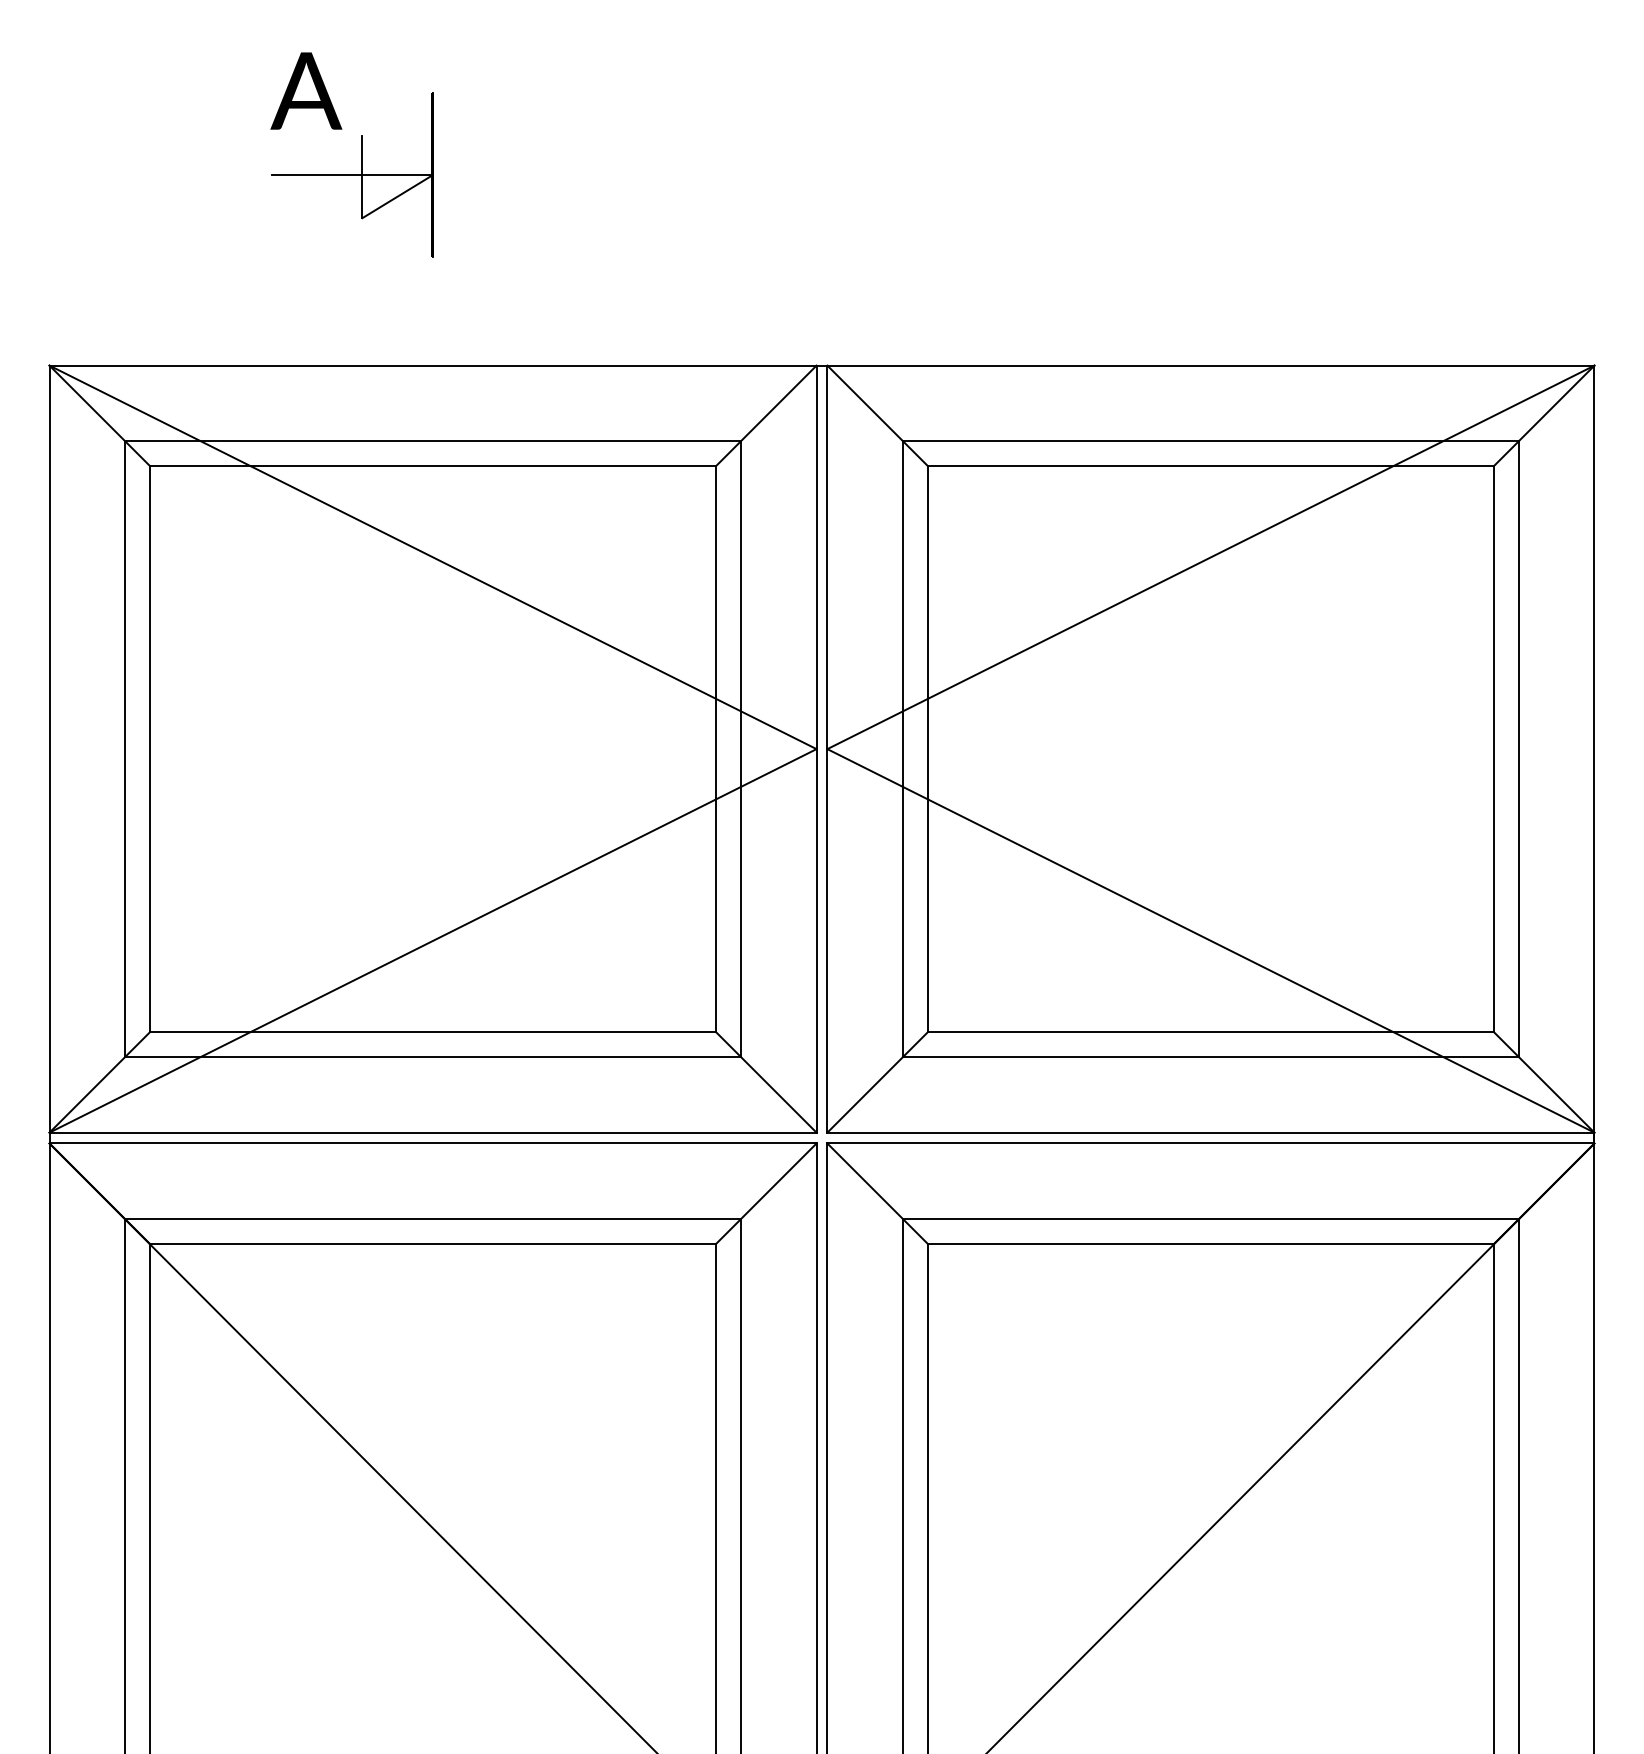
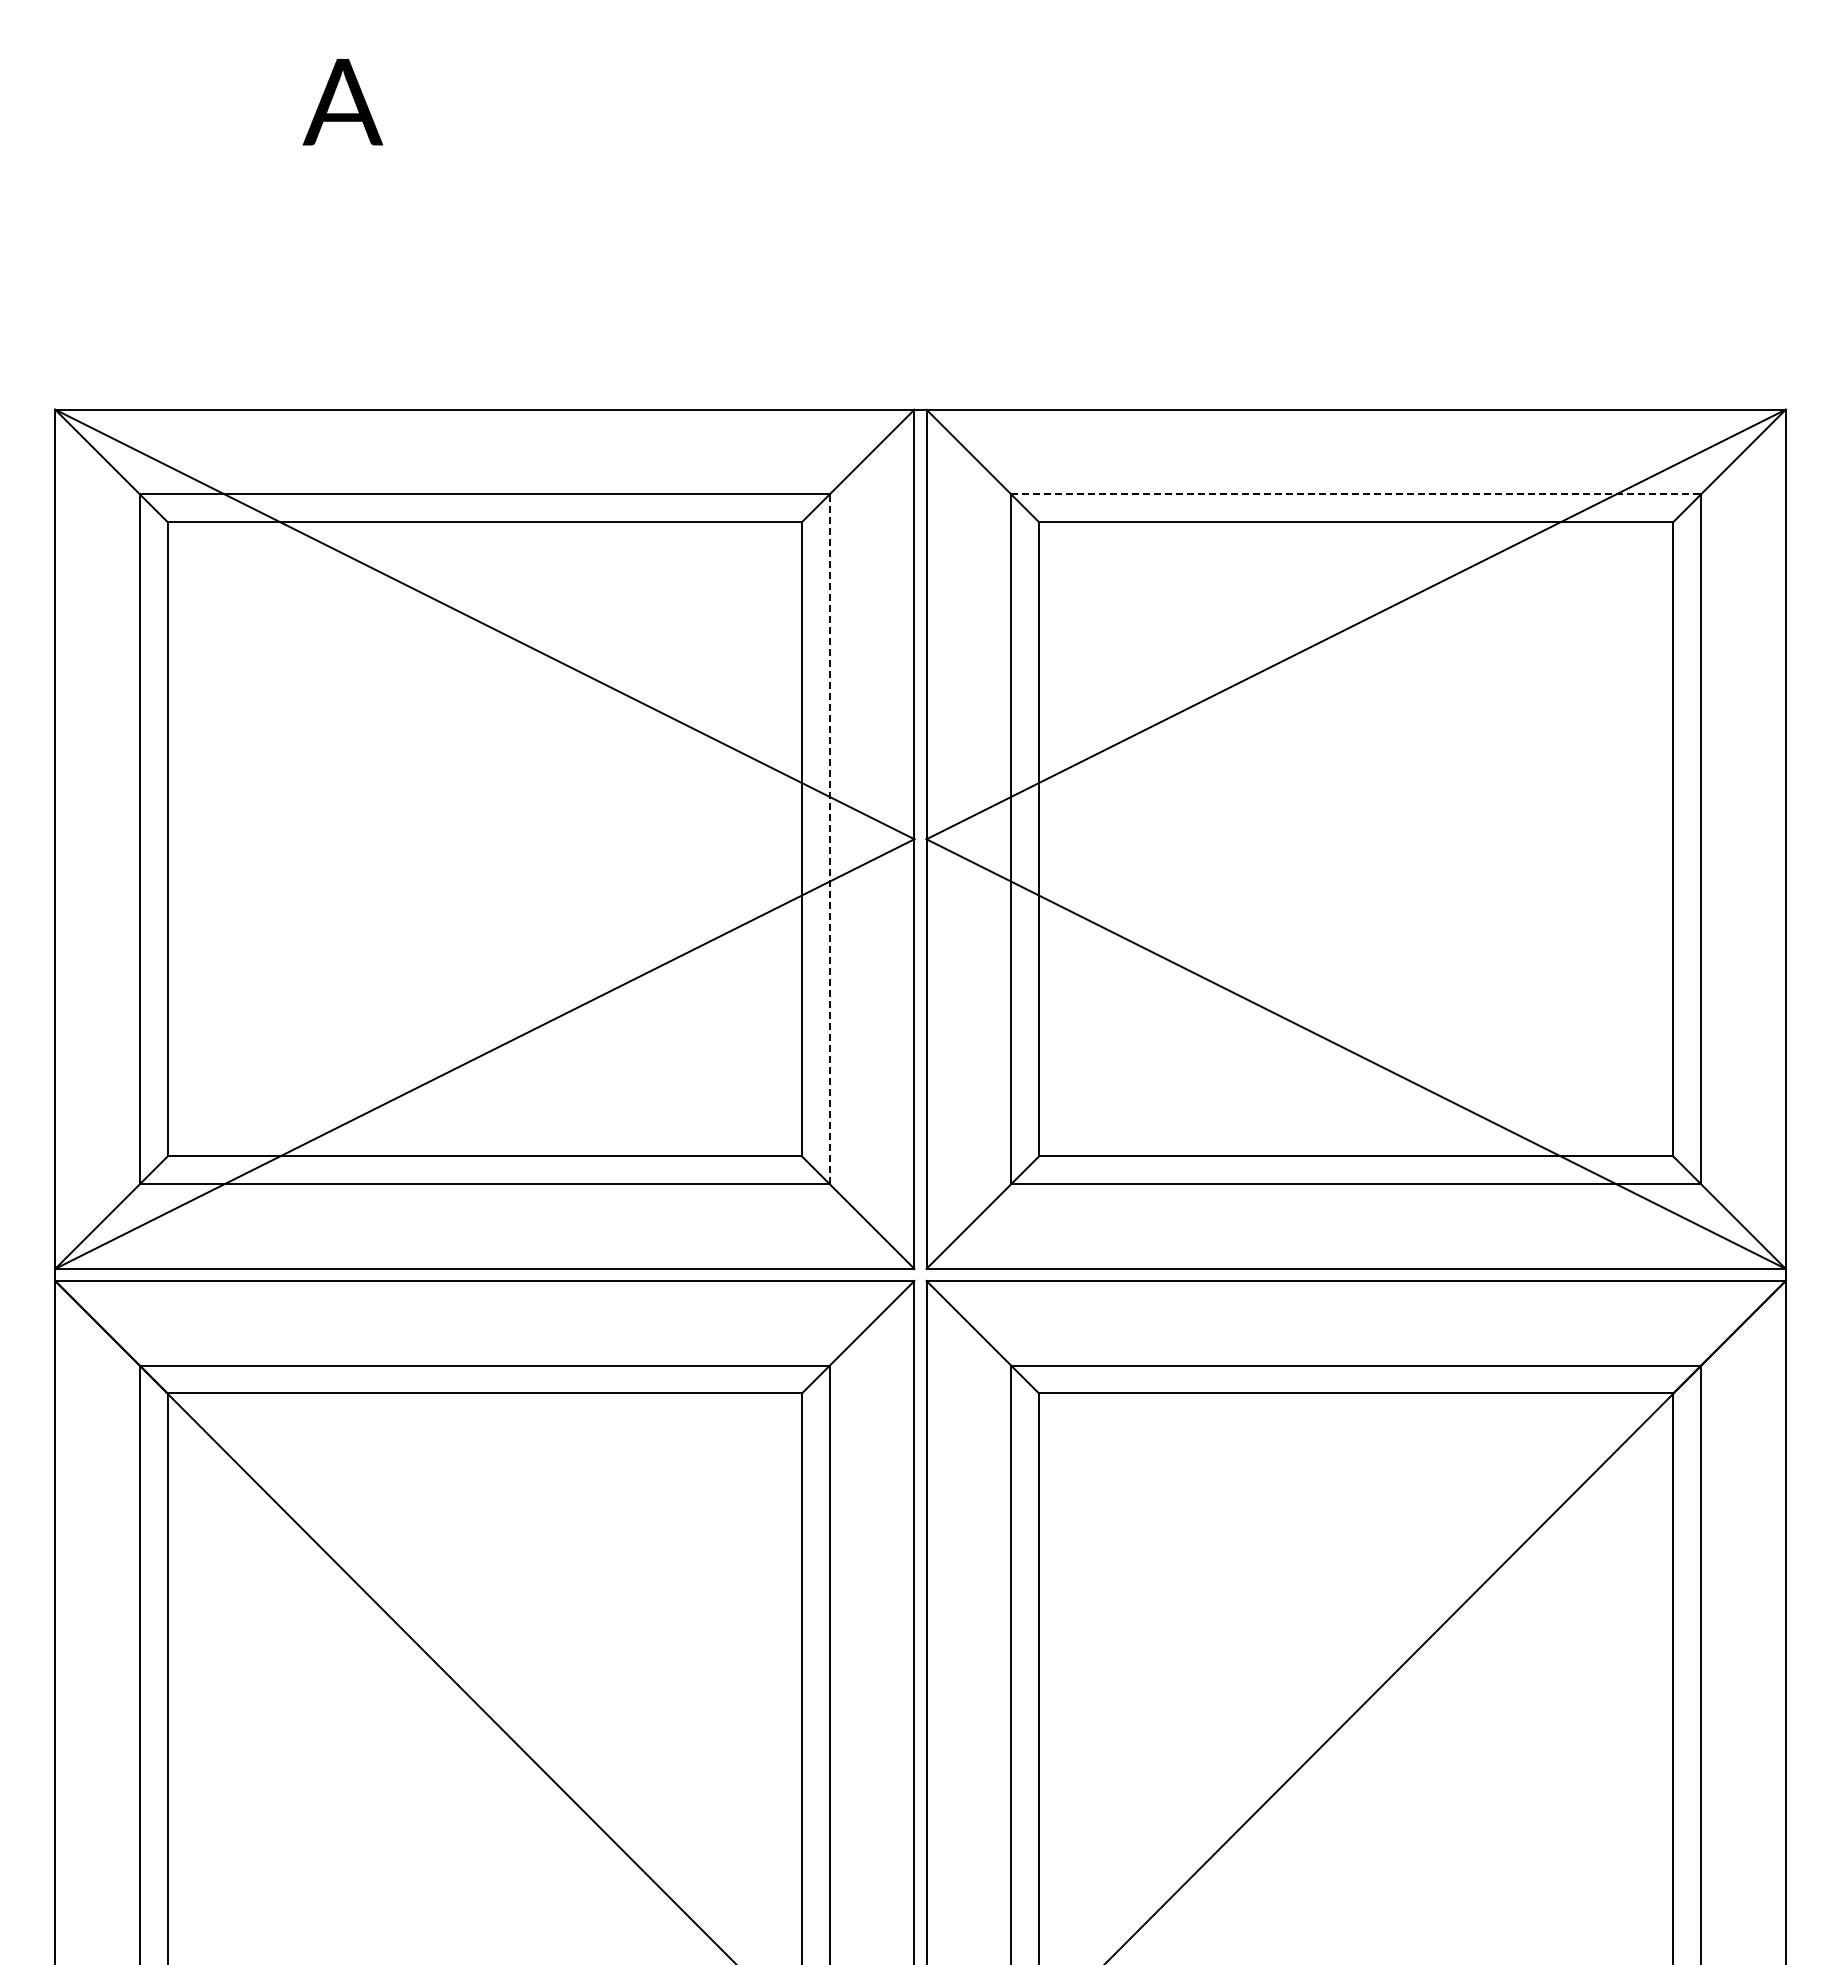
part: (352, 175) -> (394, 196), removed
line: (1211, 441) -> (1356, 494), solid -> dashed
line: (740, 749) -> (829, 839), solid -> dashed

